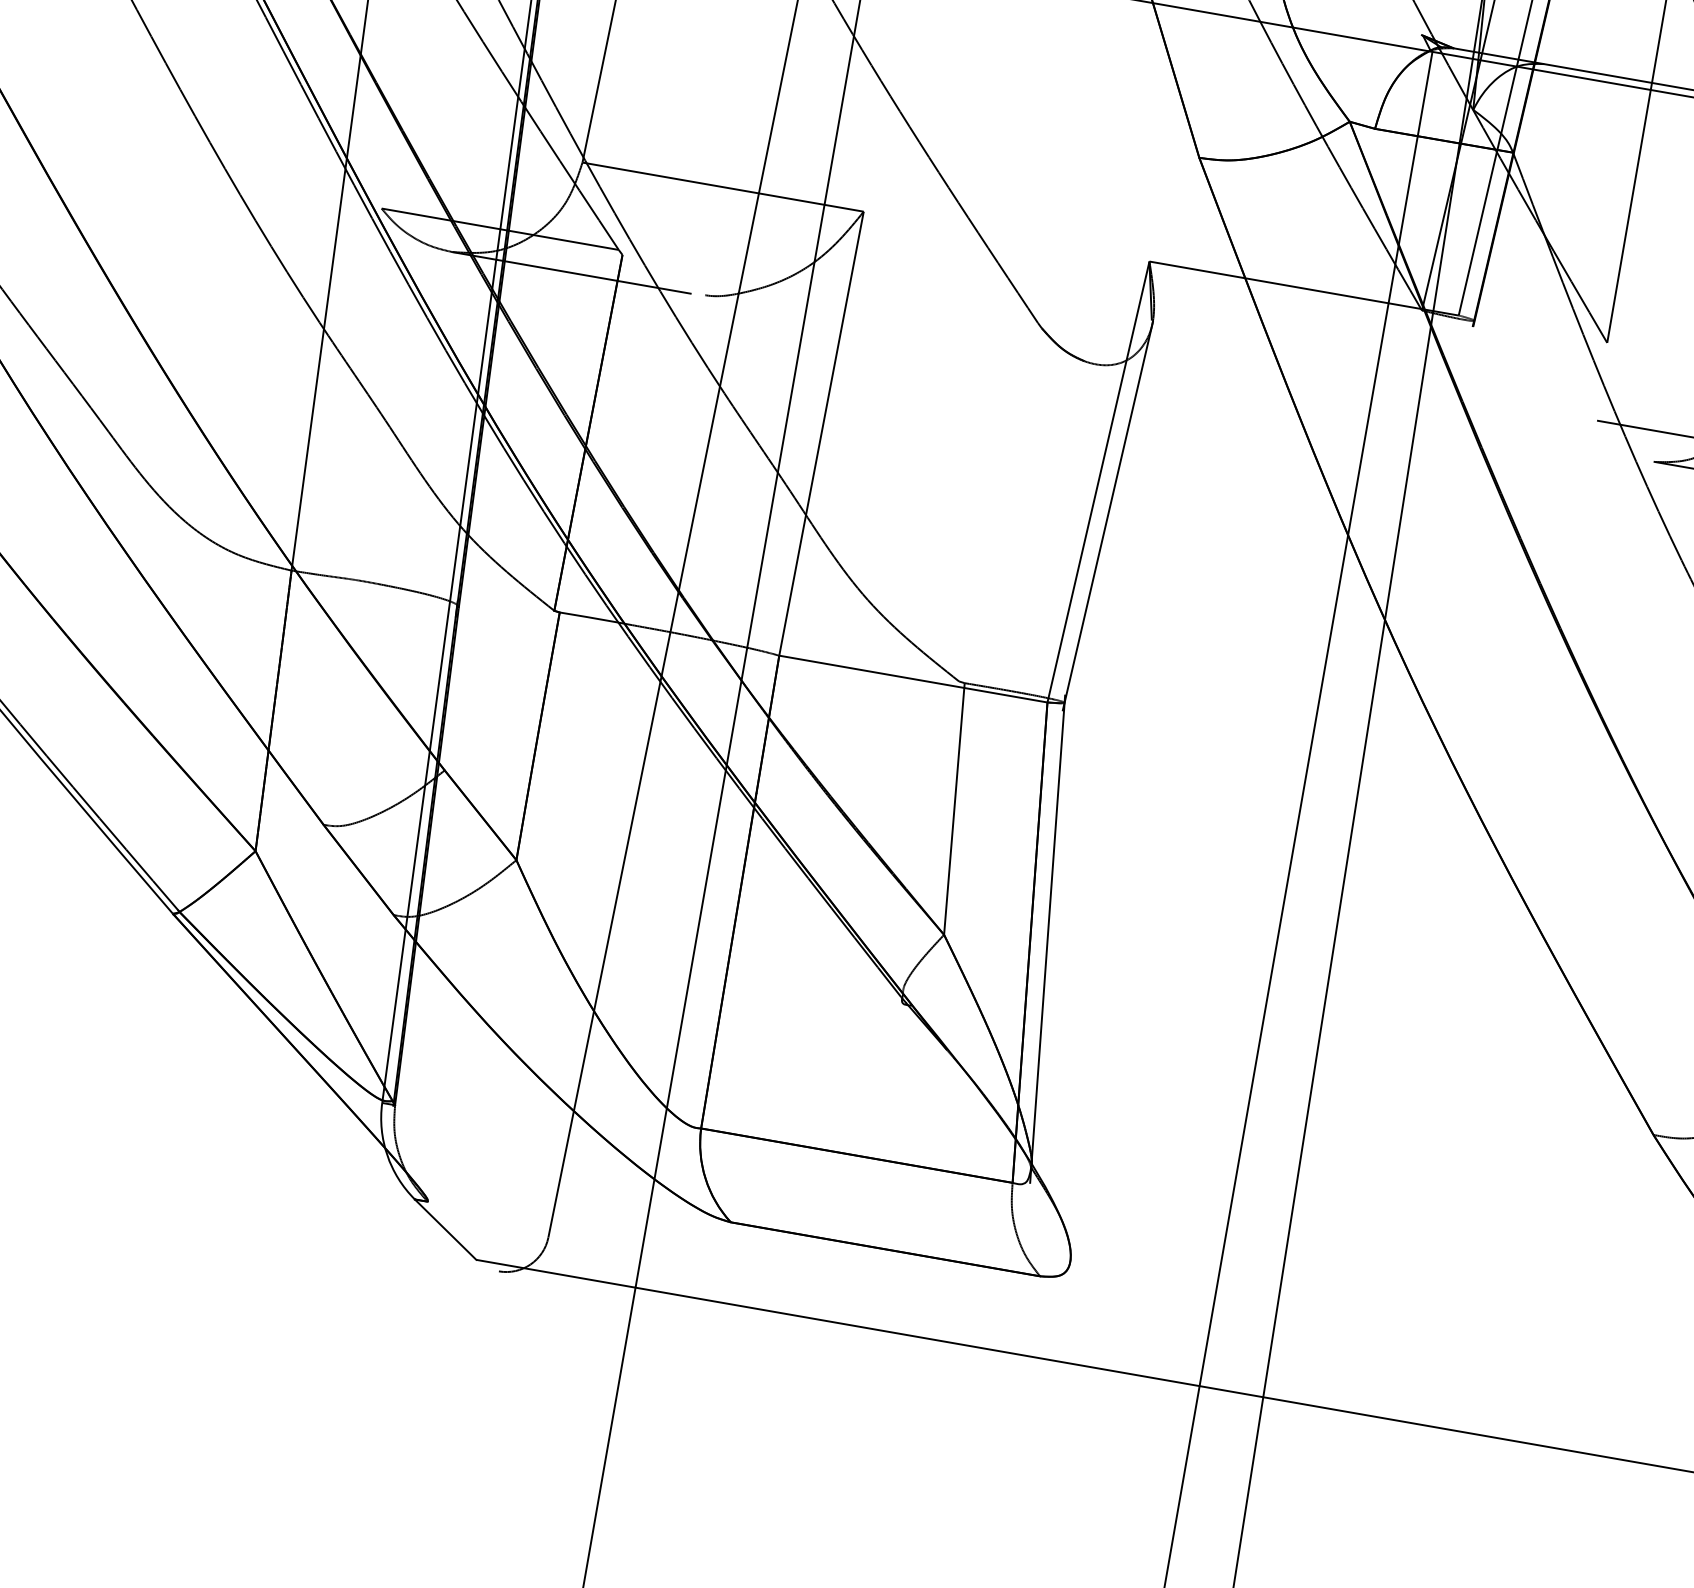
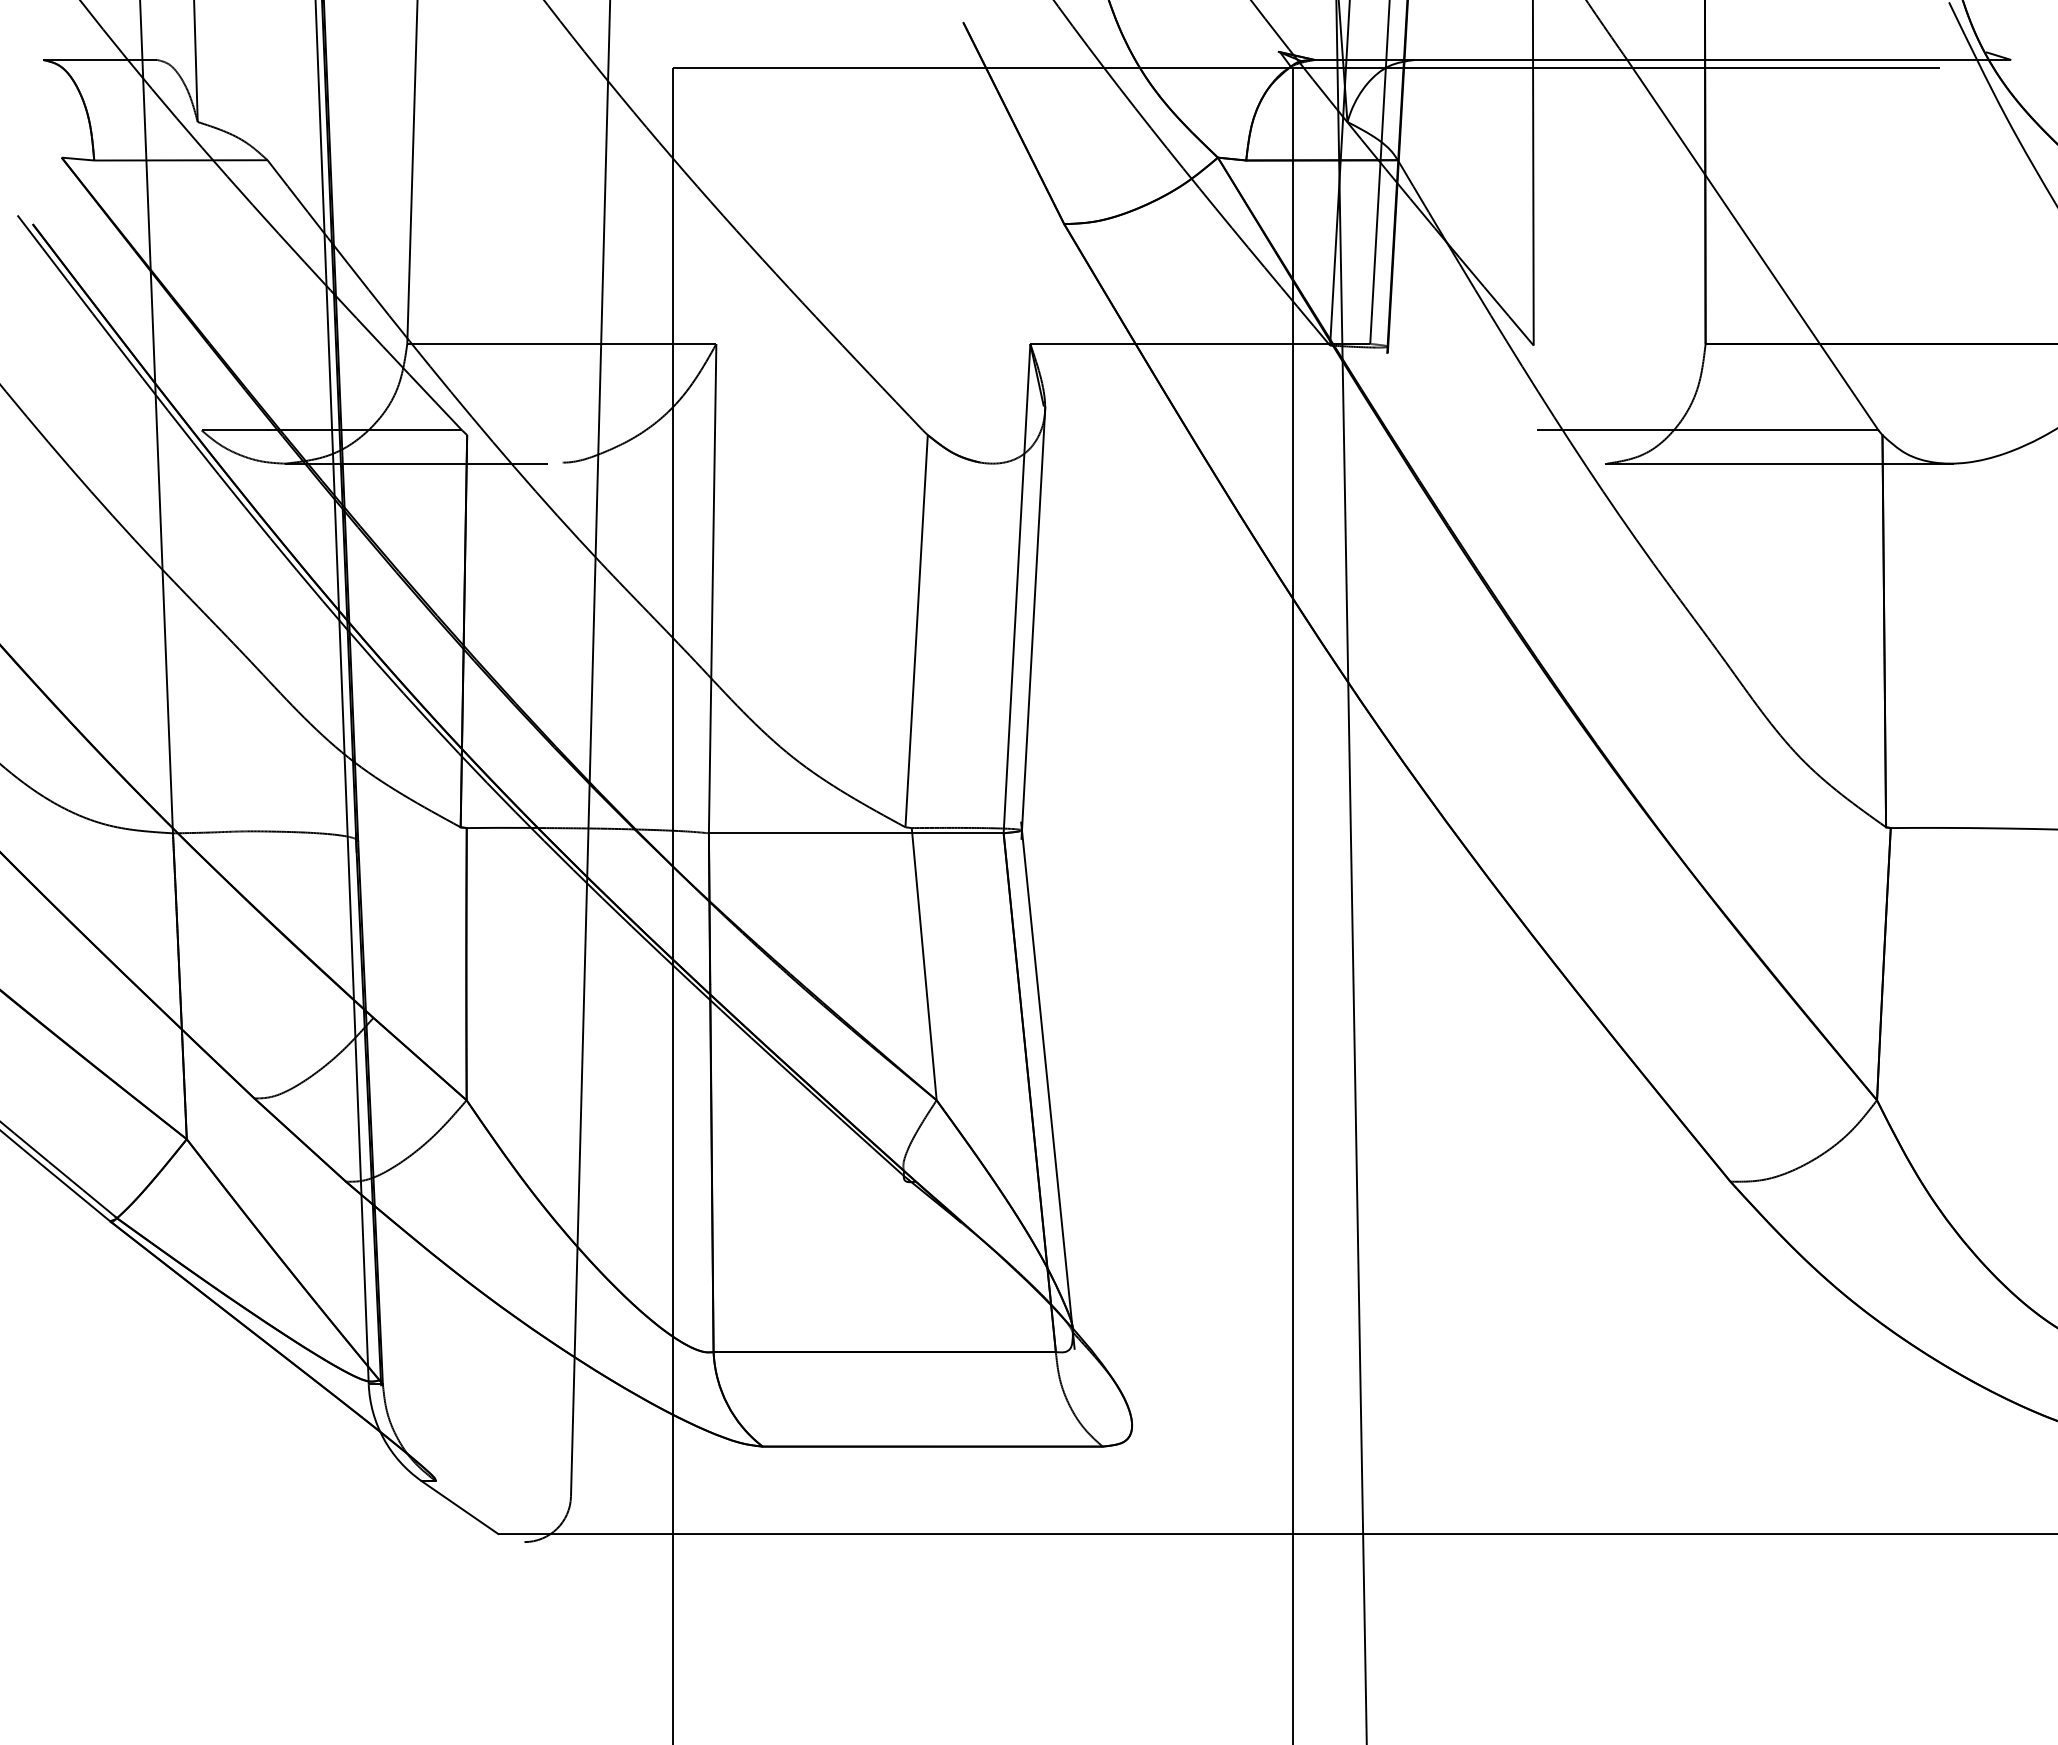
line: (1000, 505) -> (916, 631), added

